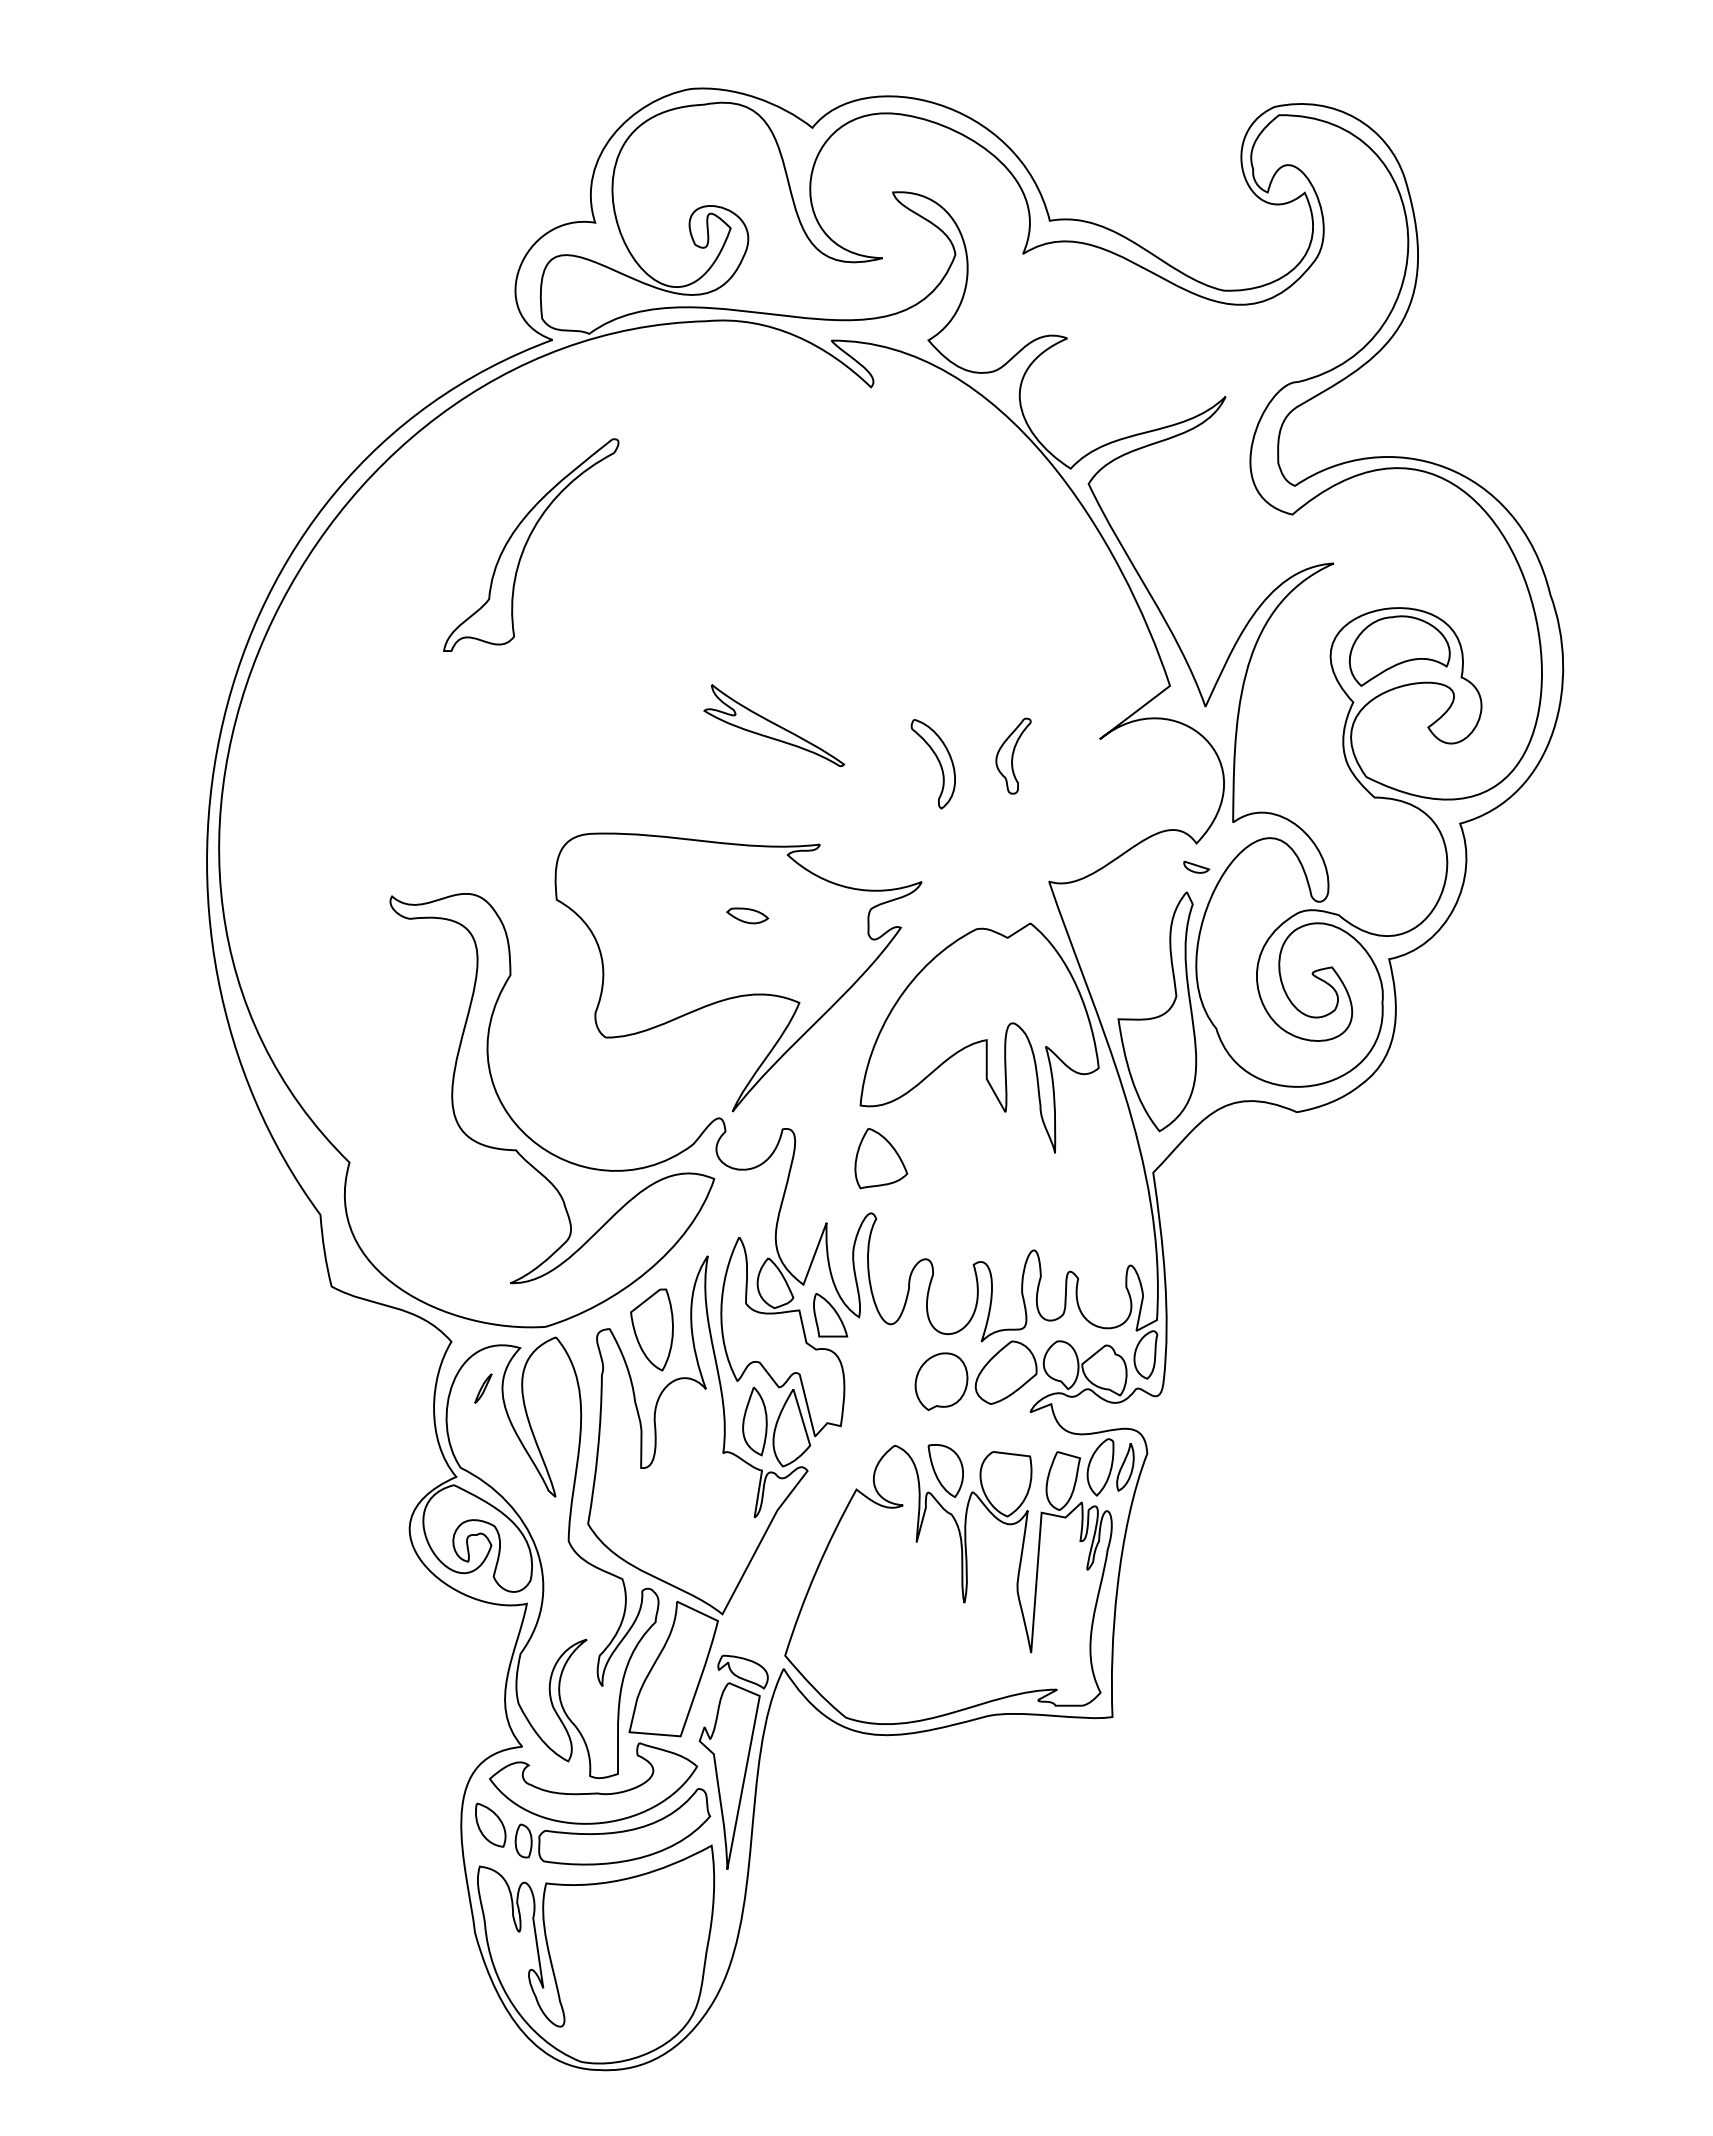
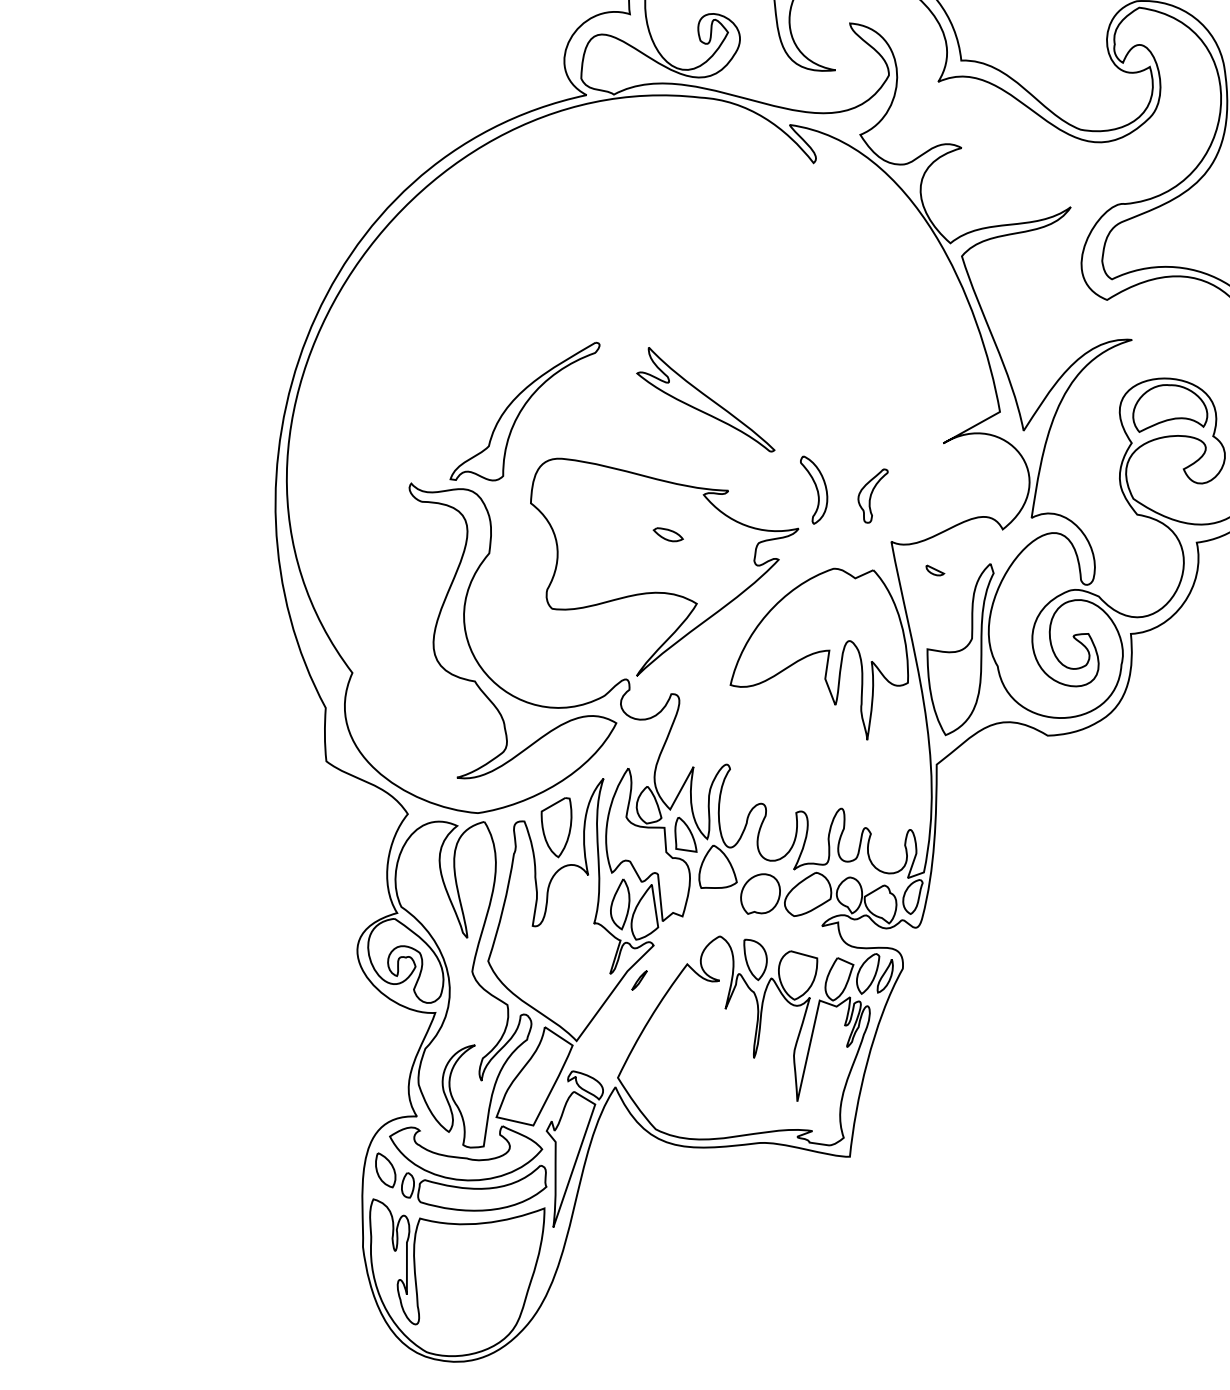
part: (531, 544) -> (525, 410), moved
part: (773, 725) -> (707, 399), size x1.43
part: (1013, 755) -> (871, 494), moved
part: (938, 762) -> (816, 489), moved
part: (1196, 866) -> (935, 570), moved
part: (881, 1158) -> (719, 868), moved
part: (483, 1388) -> (639, 980), moved

